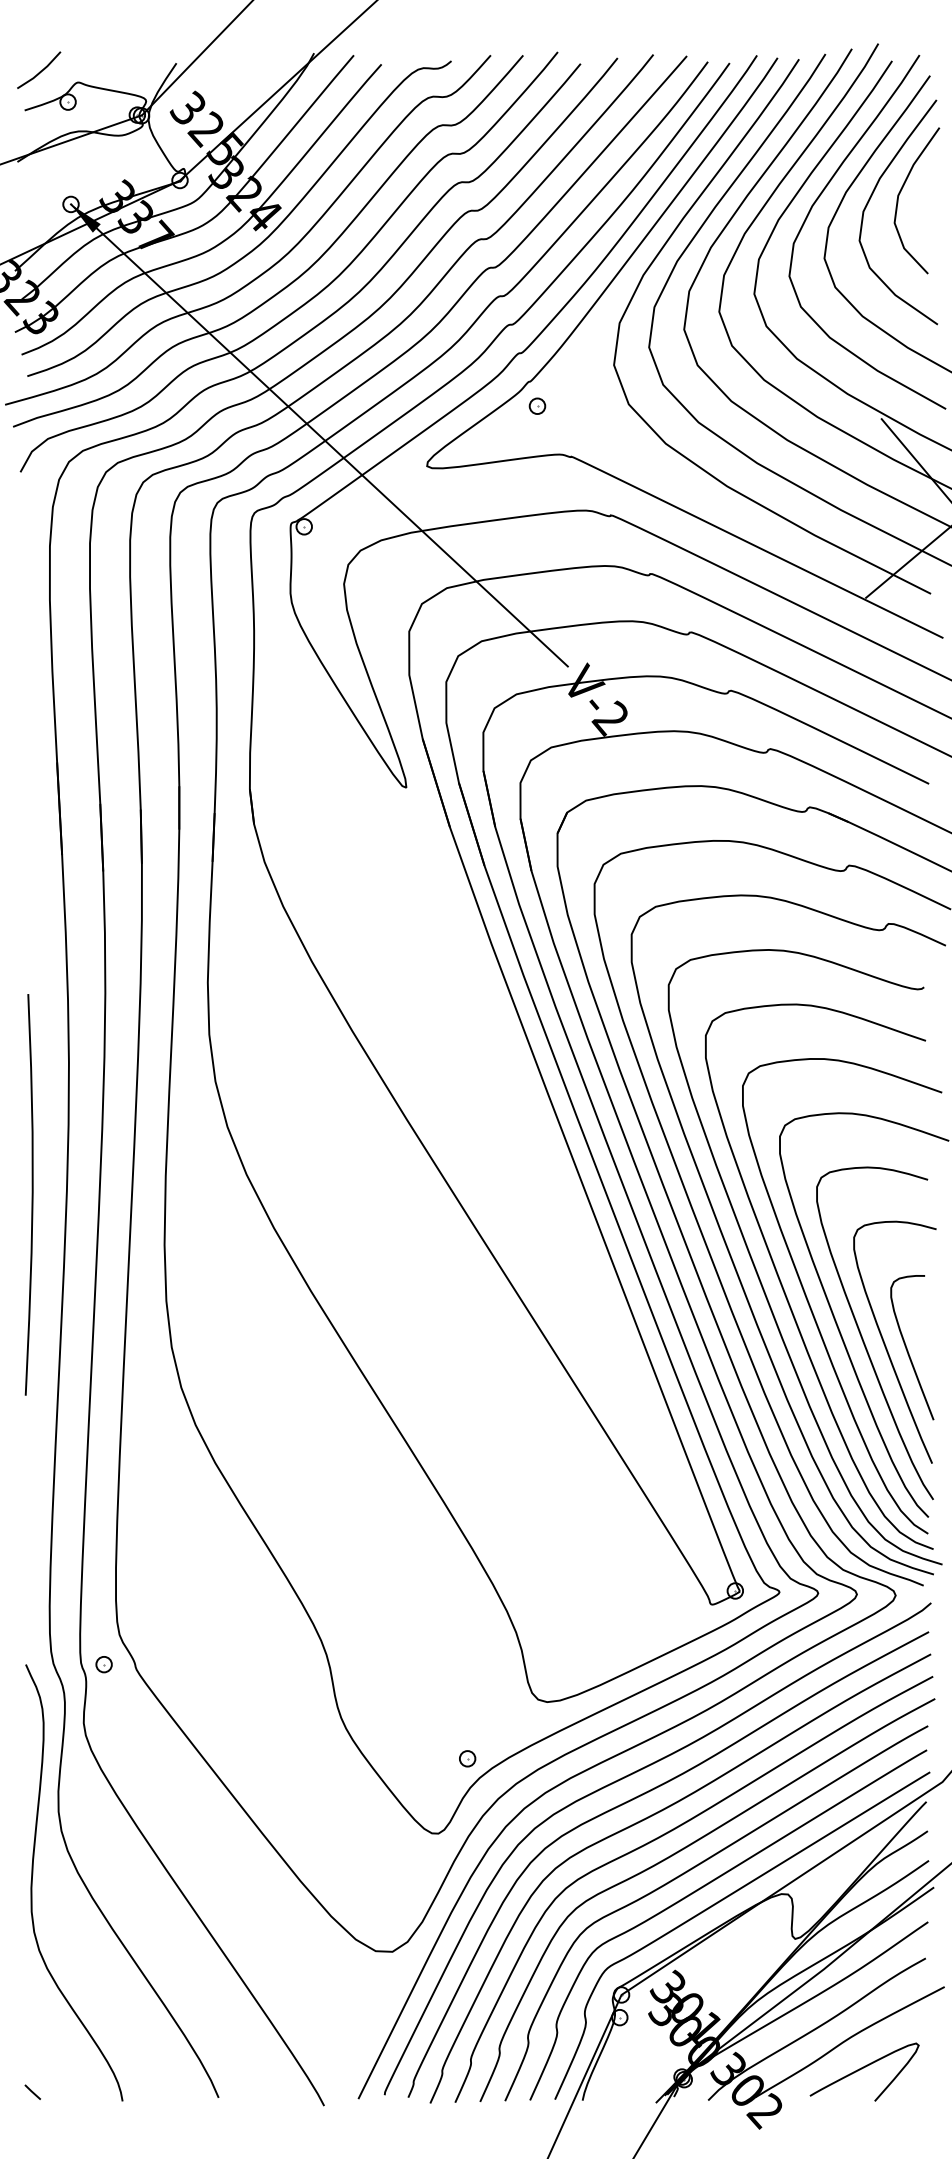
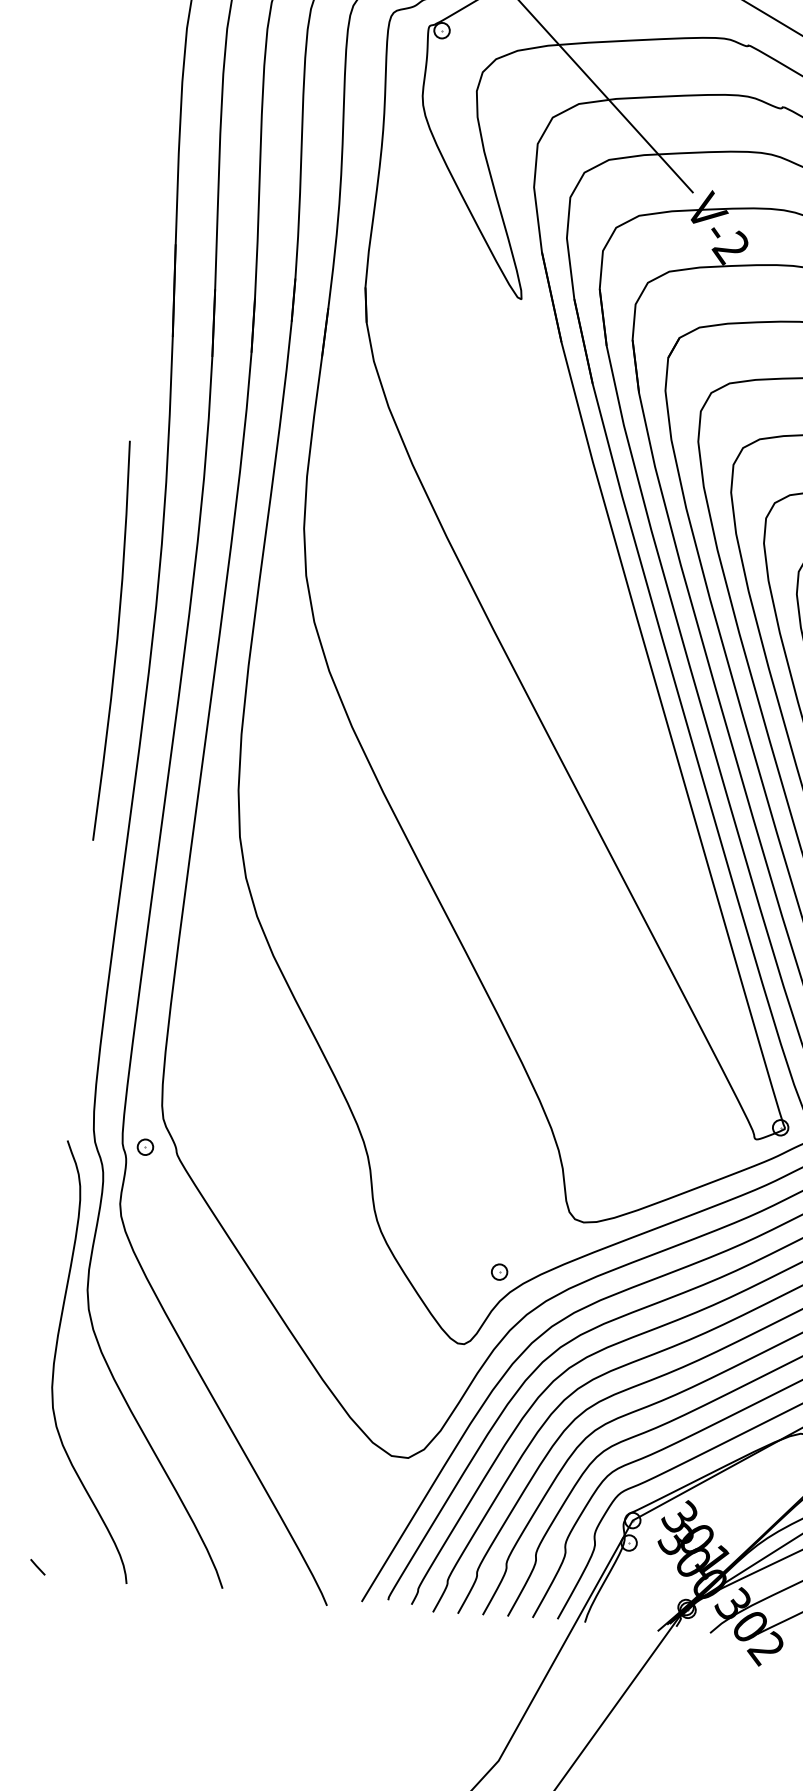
curve: (31, 1194) -> (116, 640), moved

